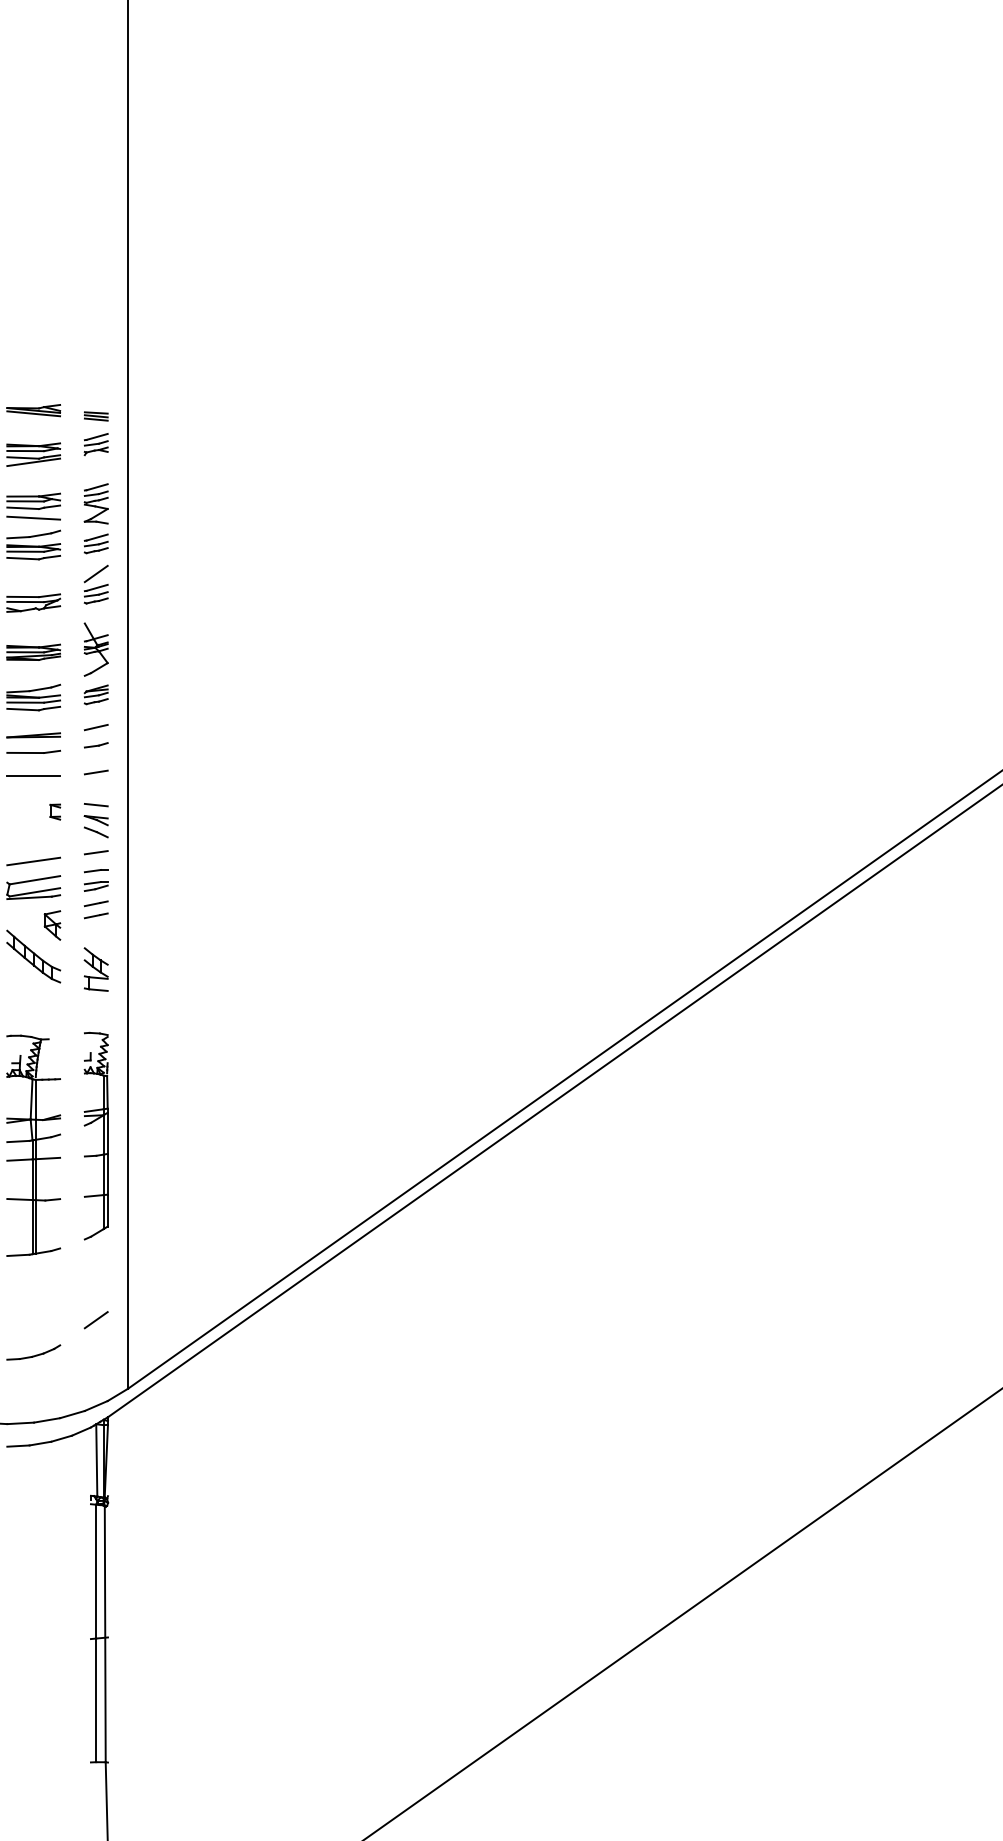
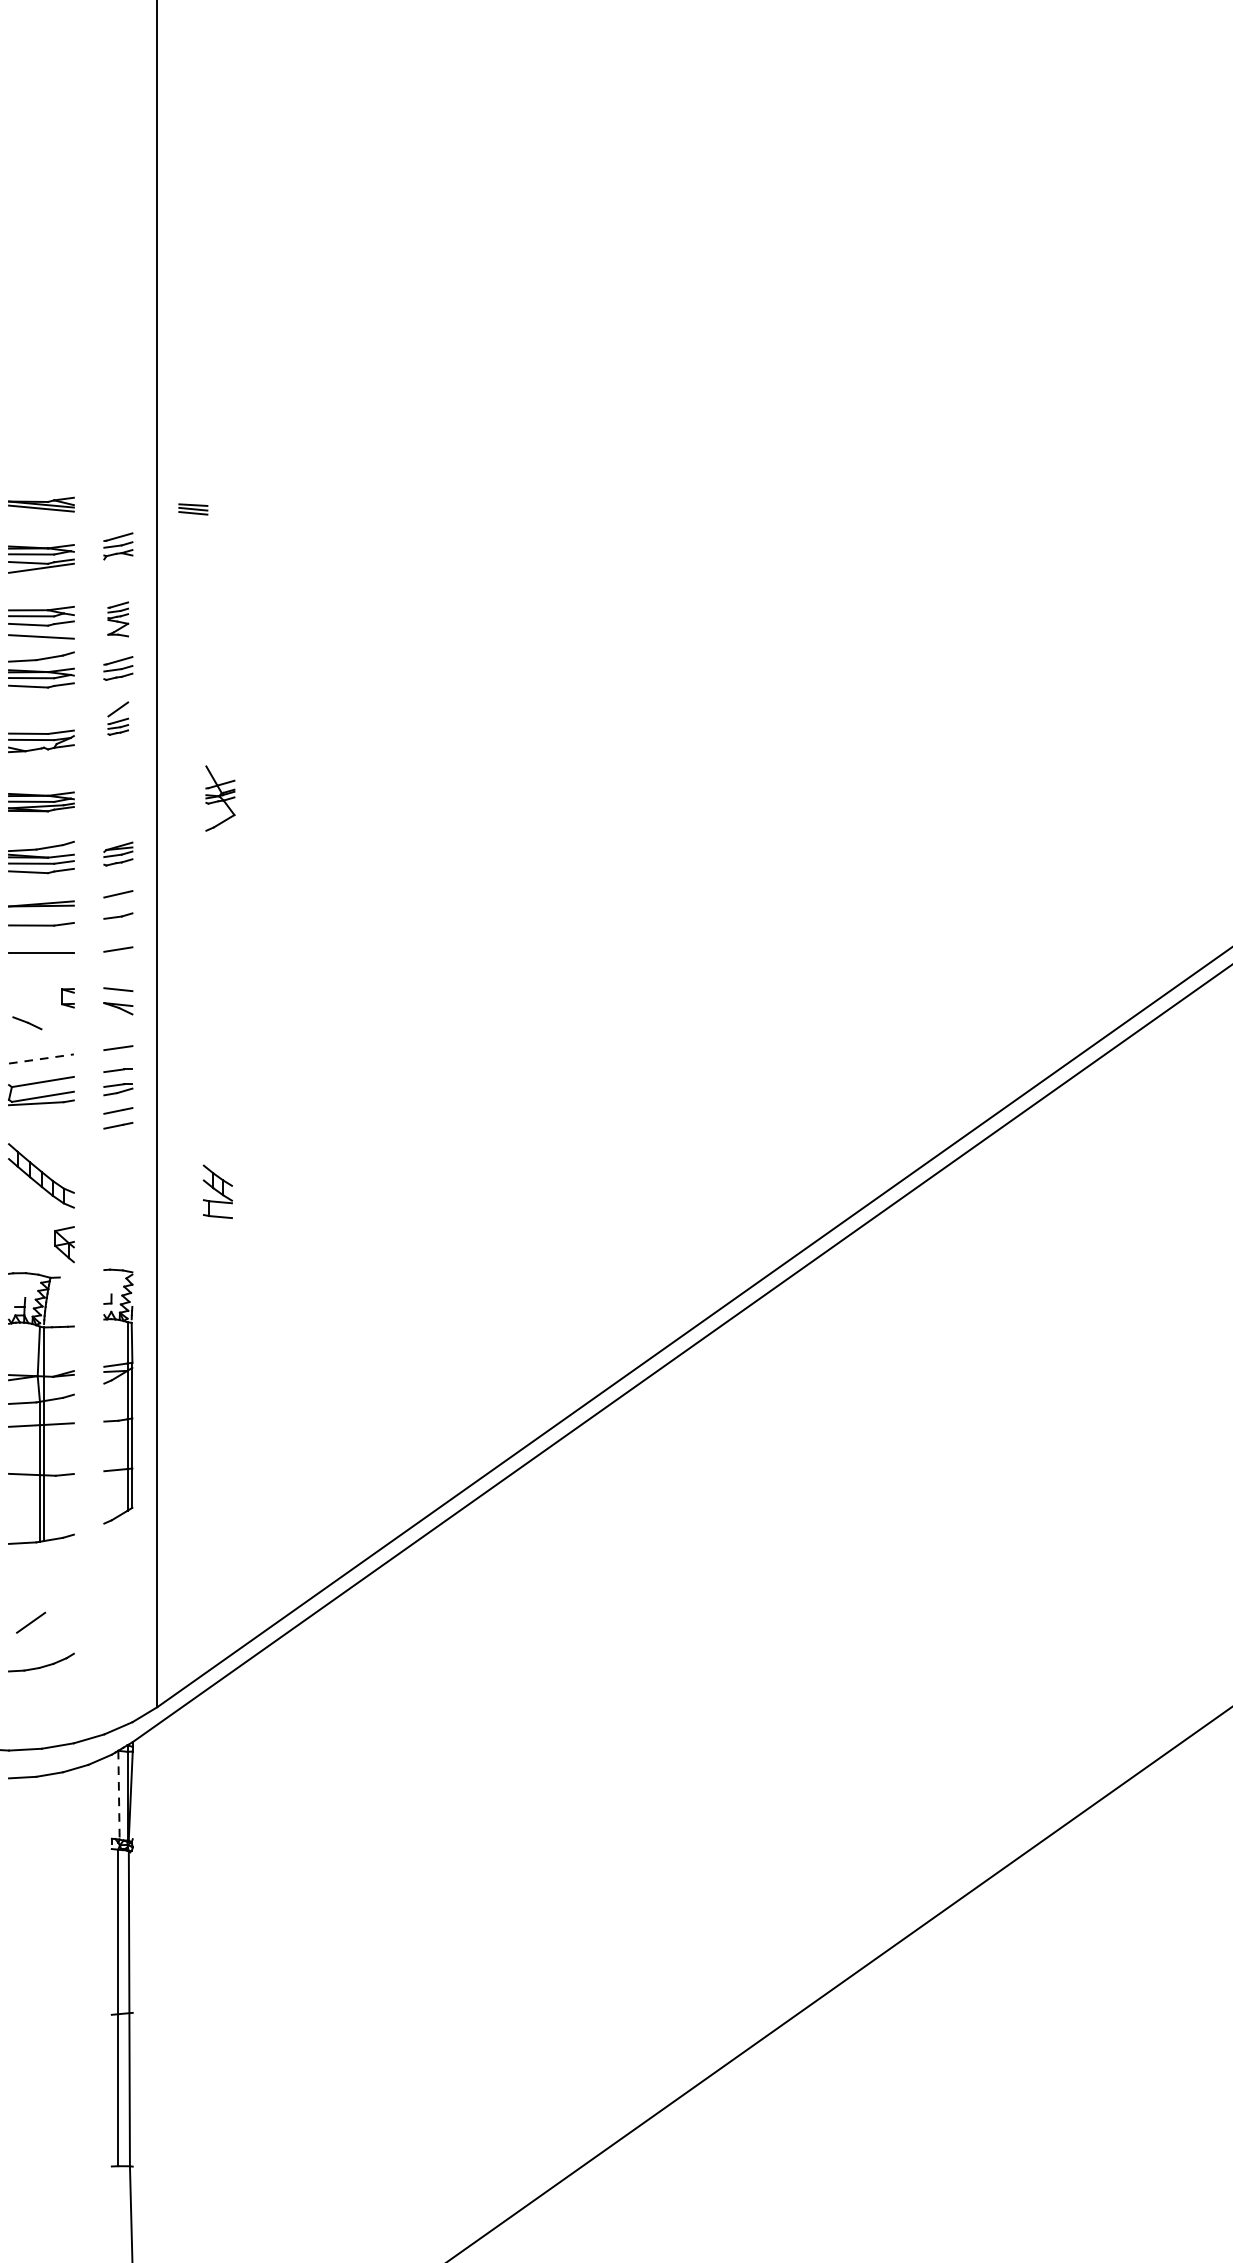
part: (96, 416) -> (193, 509), moved
part: (95, 503) -> (117, 618), size x0.7
part: (95, 584) -> (117, 718), size x0.7
part: (95, 649) -> (219, 798), moved
line: (96, 832) -> (27, 1023), moved
line: (33, 861) -> (41, 1058), solid -> dashed
part: (52, 925) -> (64, 1244), moved
part: (95, 969) -> (216, 1191), moved
line: (95, 1320) -> (30, 1623), moved
line: (96, 1460) -> (118, 1795), solid -> dashed

